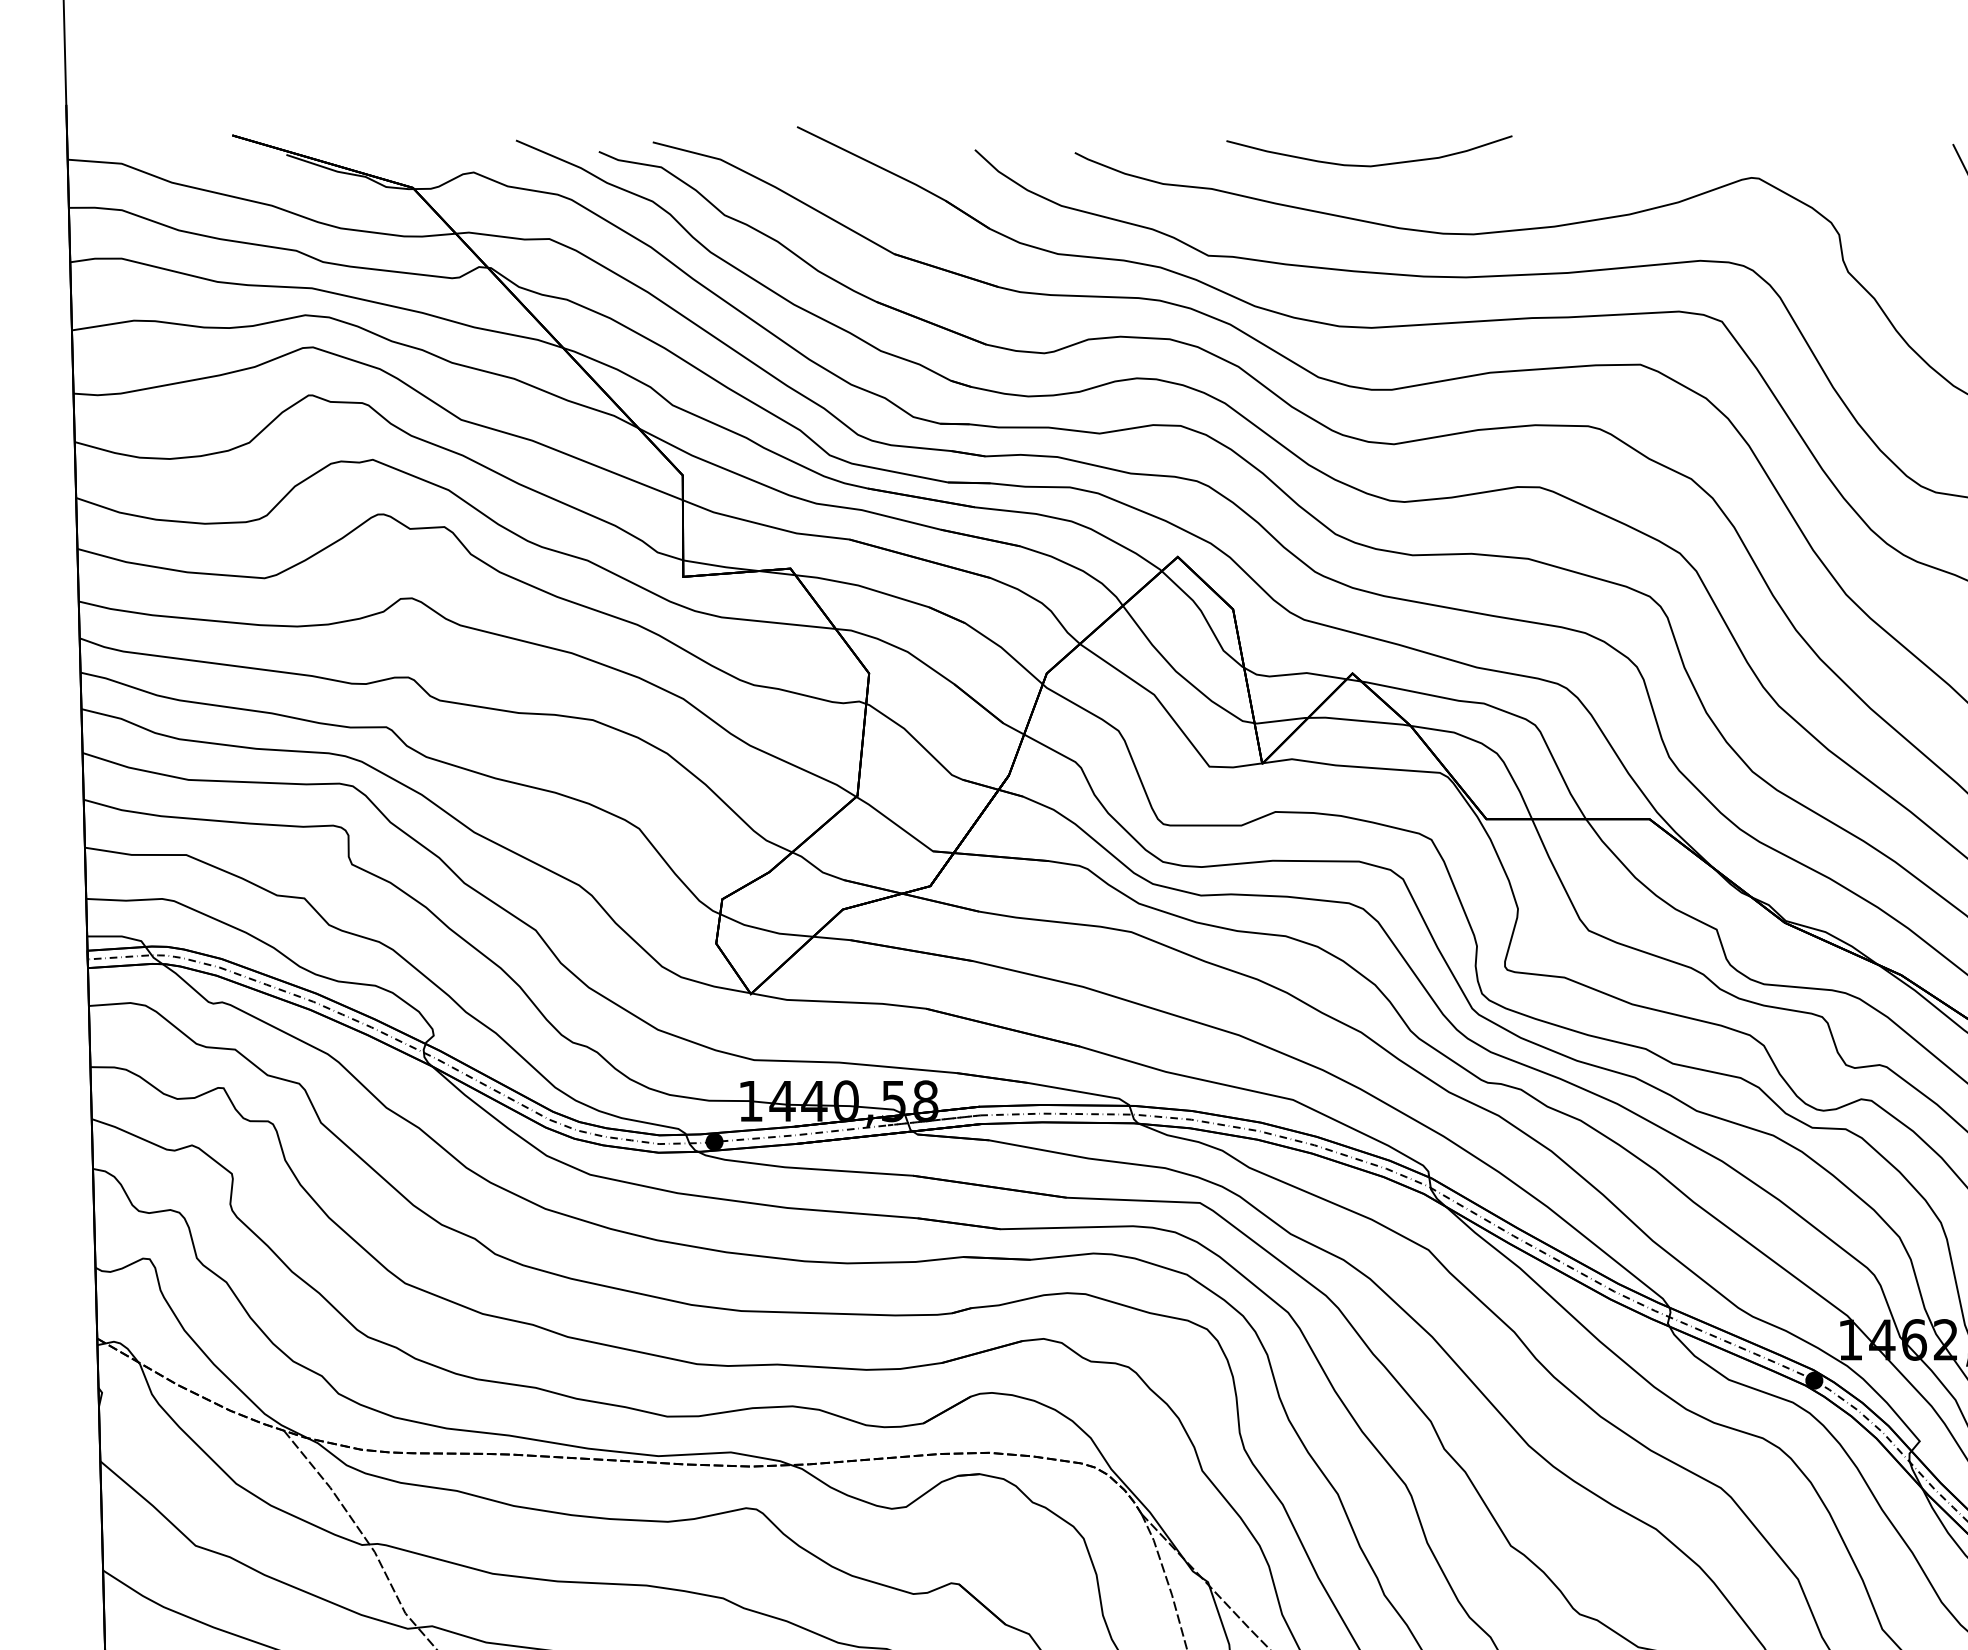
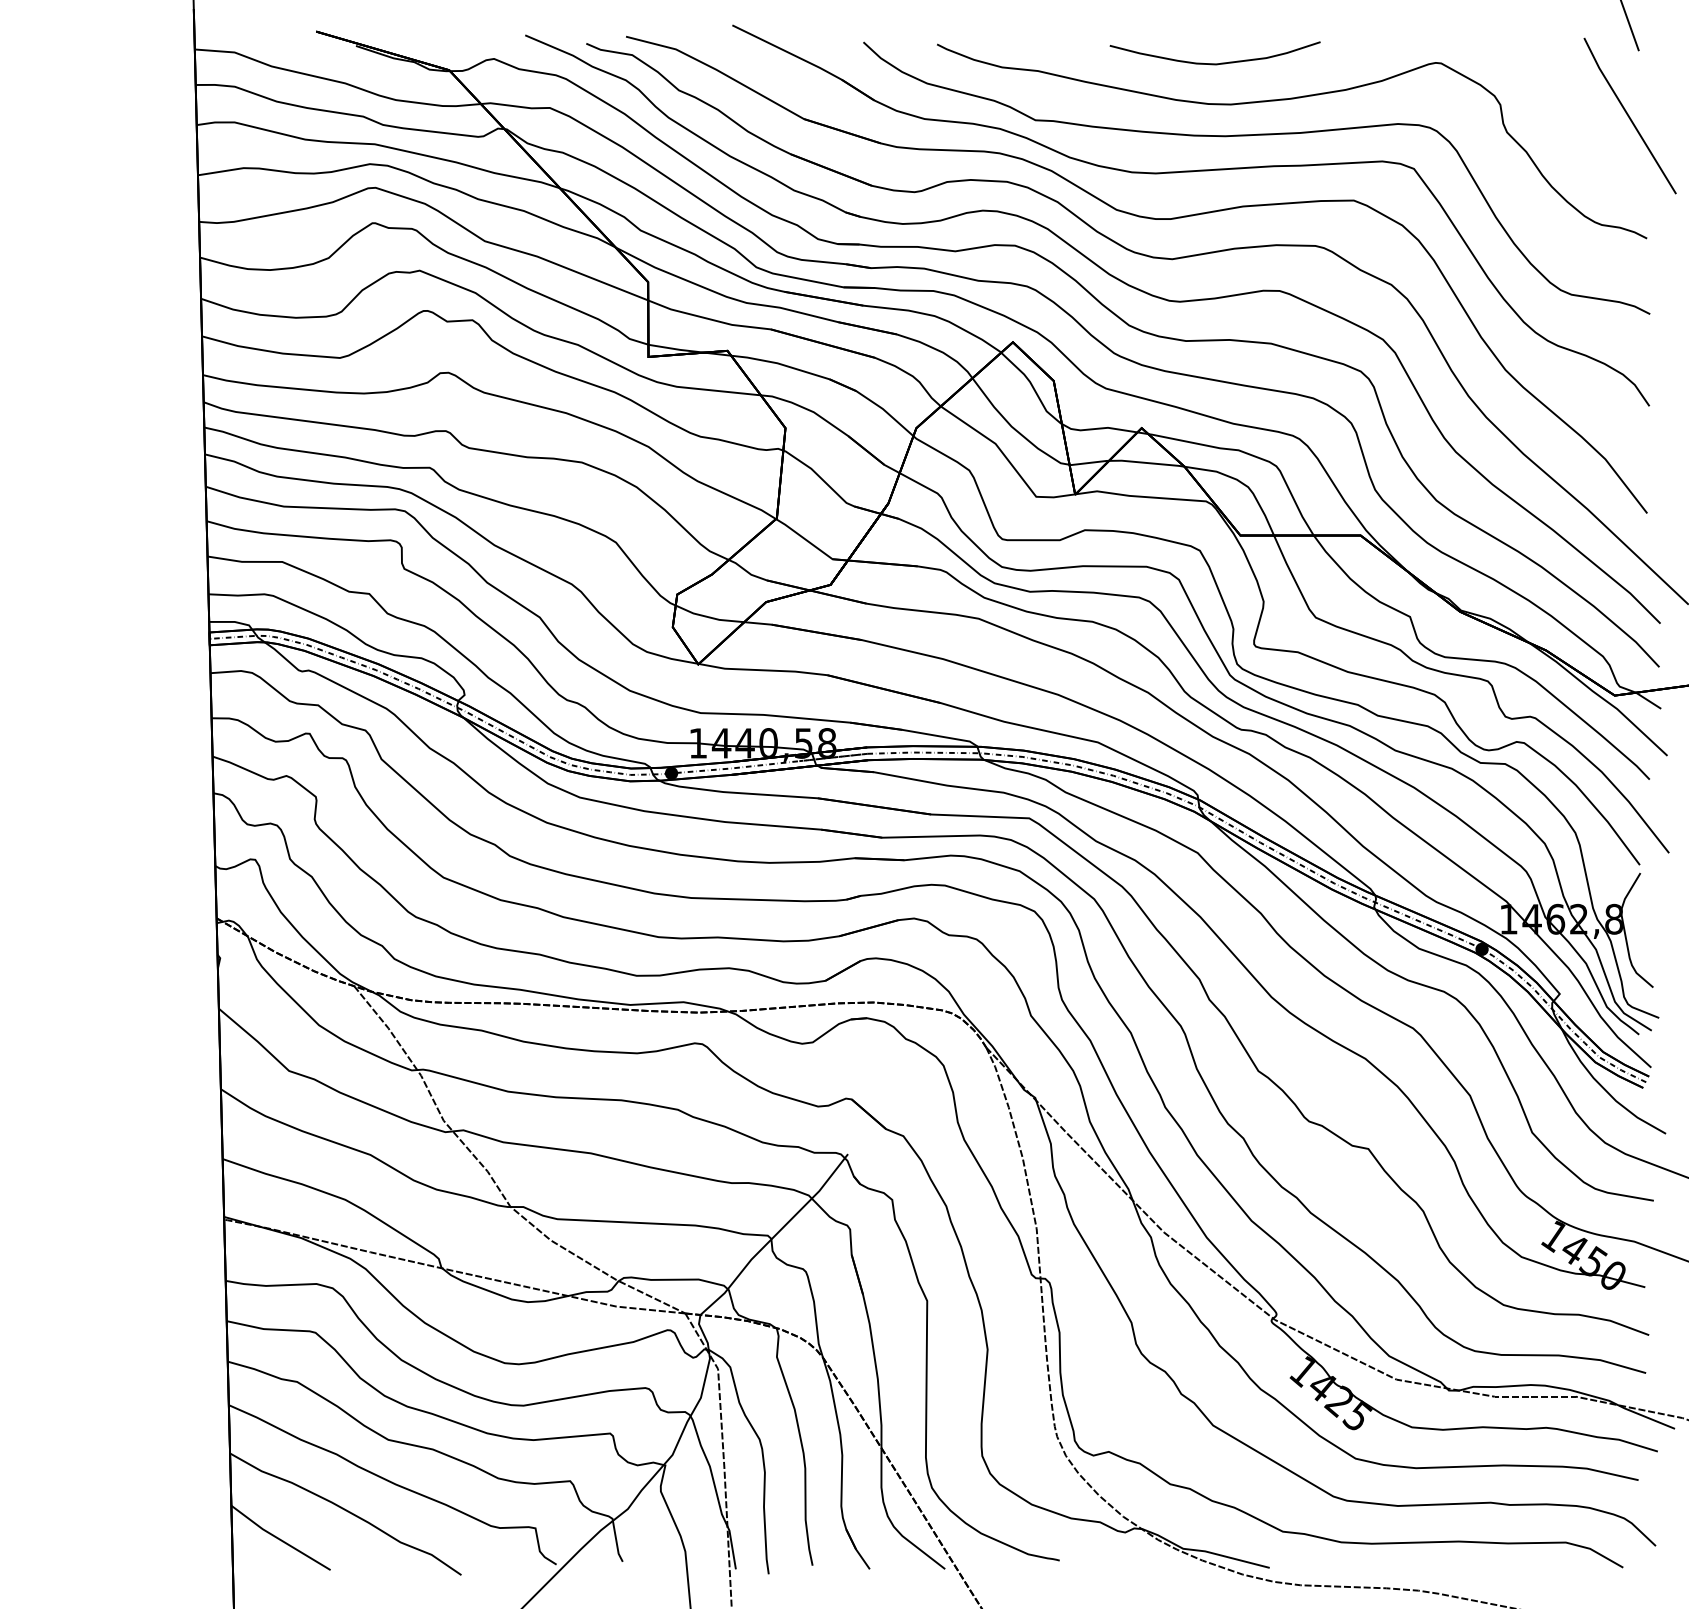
curve: (1368, 165) -> (1214, 63), moved

